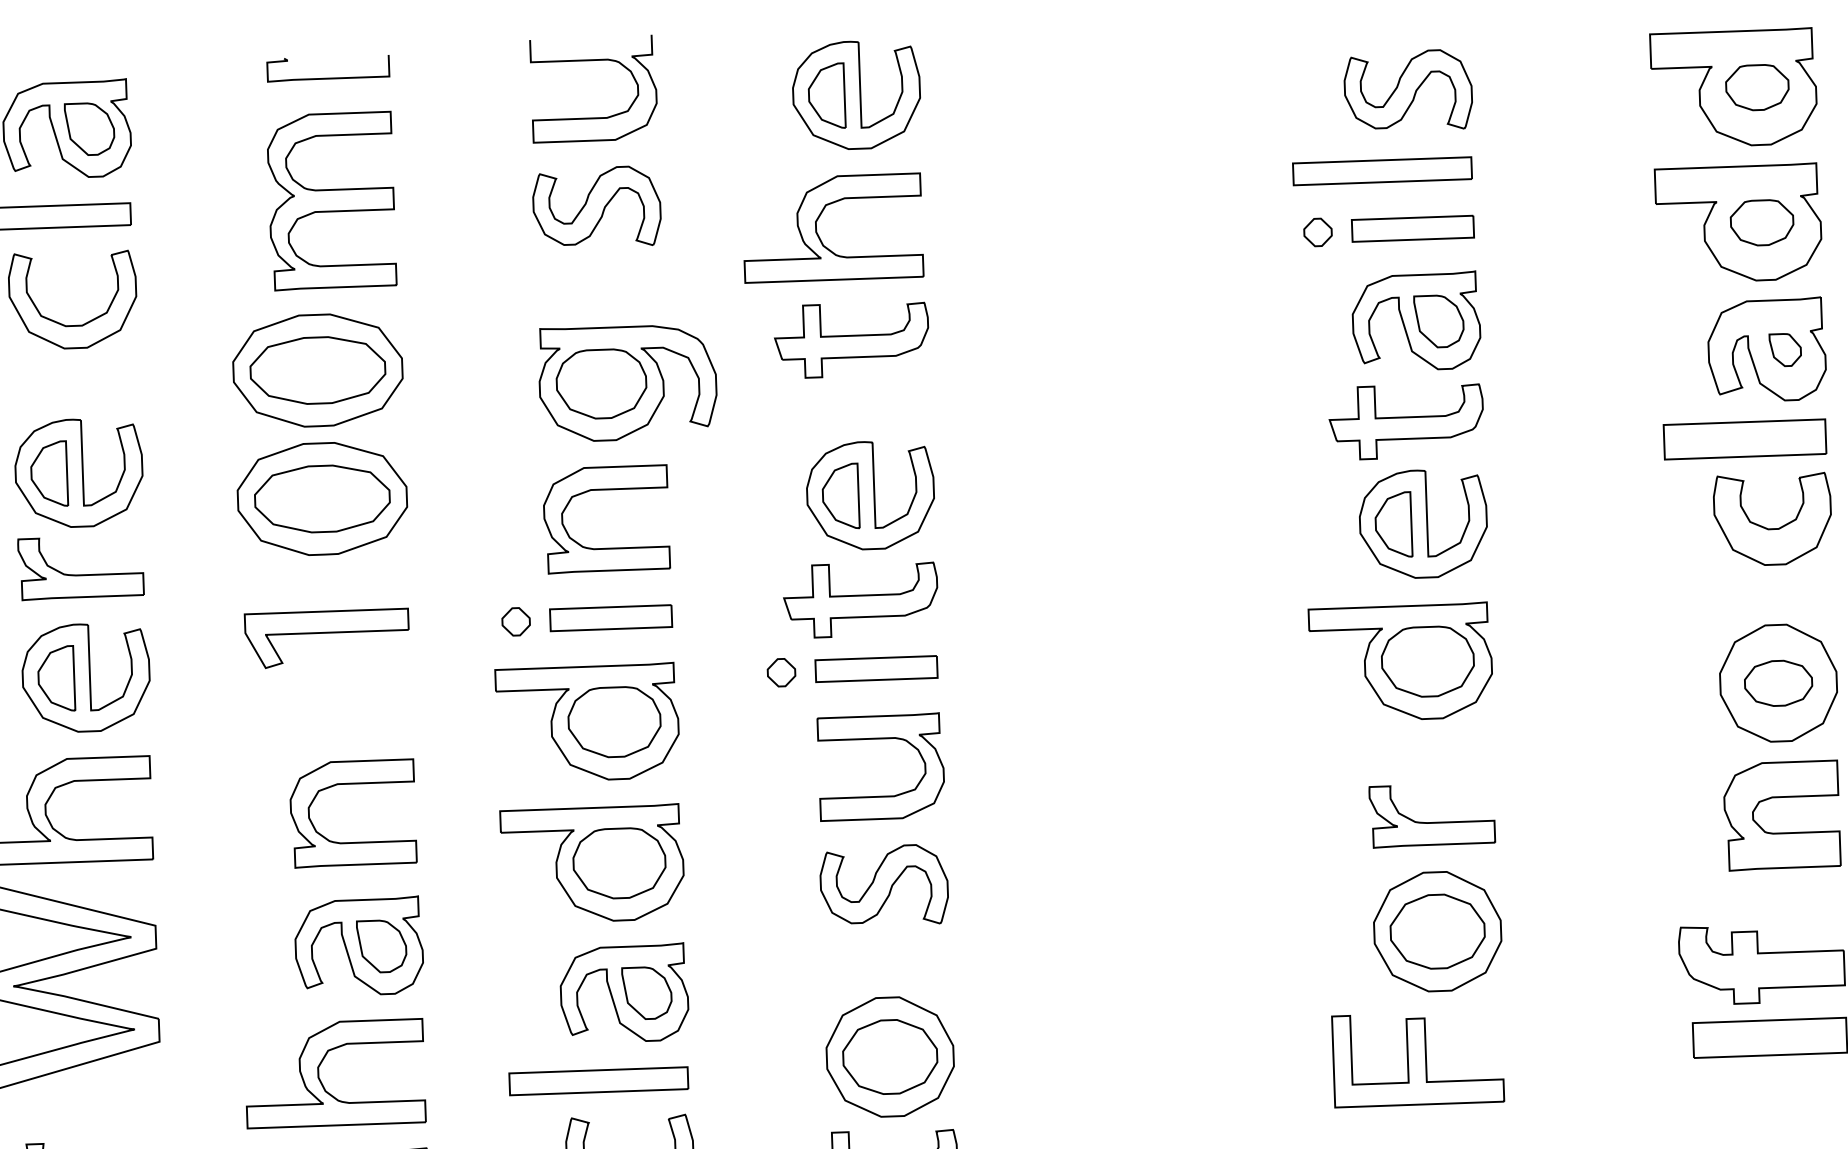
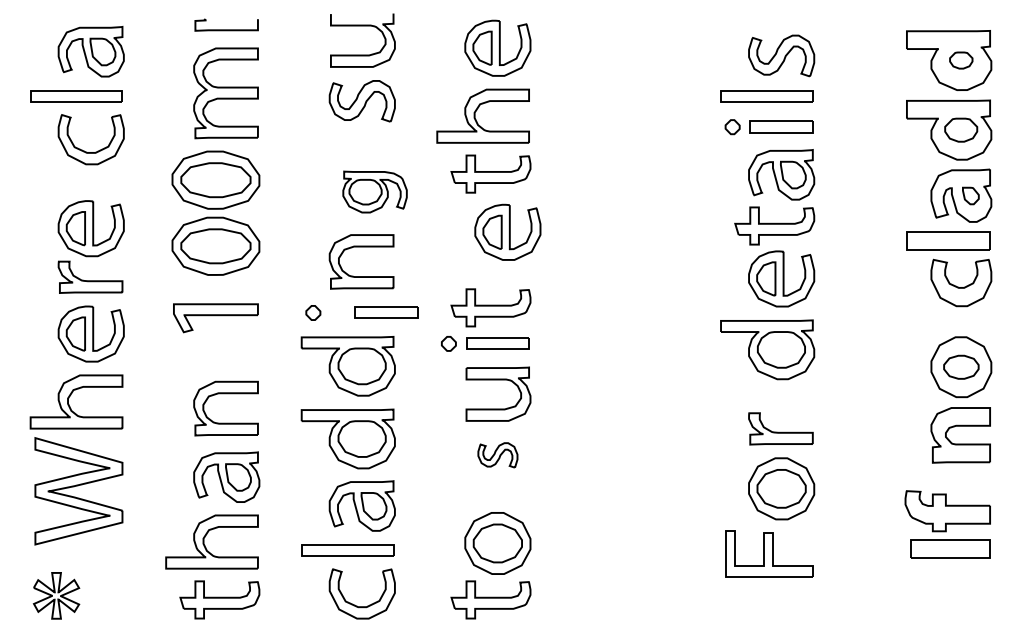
part: (1758, 87) -> (961, 60), size x0.7
part: (626, 381) -> (374, 191), size x0.7
part: (869, 493) -> (507, 231), moved
part: (611, 617) -> (386, 312), moved
part: (883, 886) -> (497, 455), size x0.6

